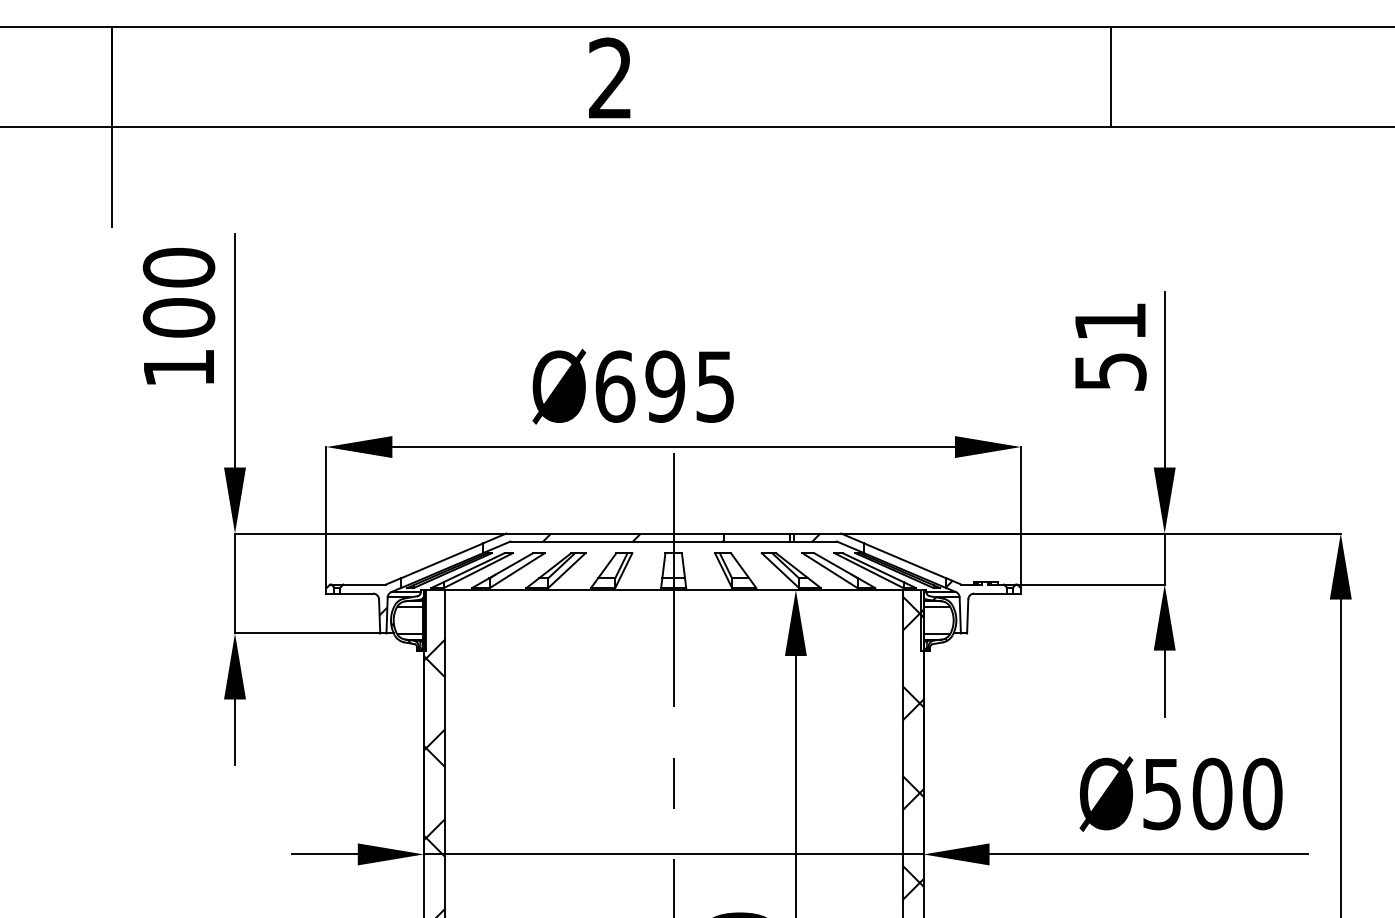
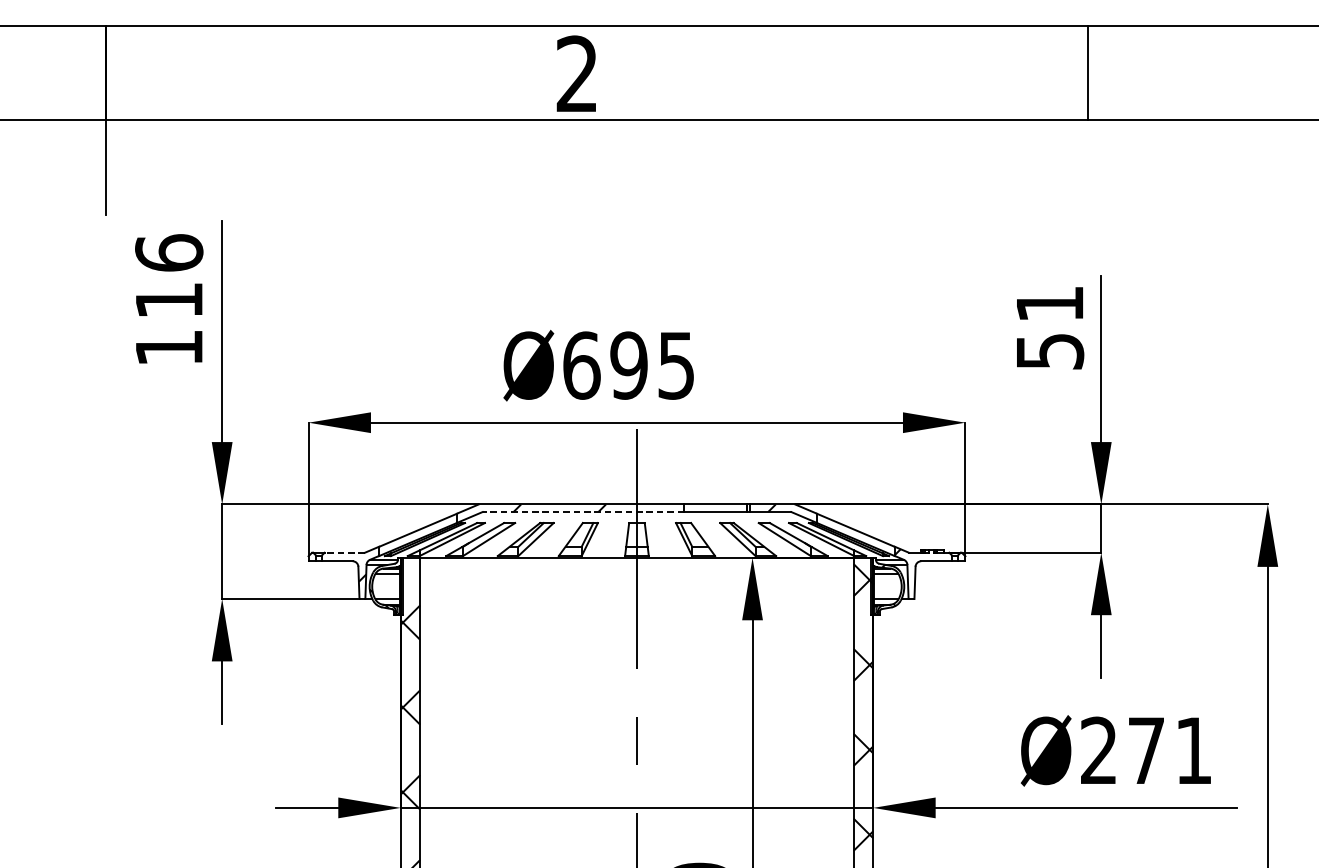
line: (1111, 77) -> (1087, 73), moved
text: (178, 292) -> (168, 276), 100 -> 116
line: (617, 541) -> (583, 512), solid -> dashed
line: (364, 584) -> (344, 552), solid -> dashed
text: (1212, 793) -> (1146, 750), Ø500 -> Ø271

